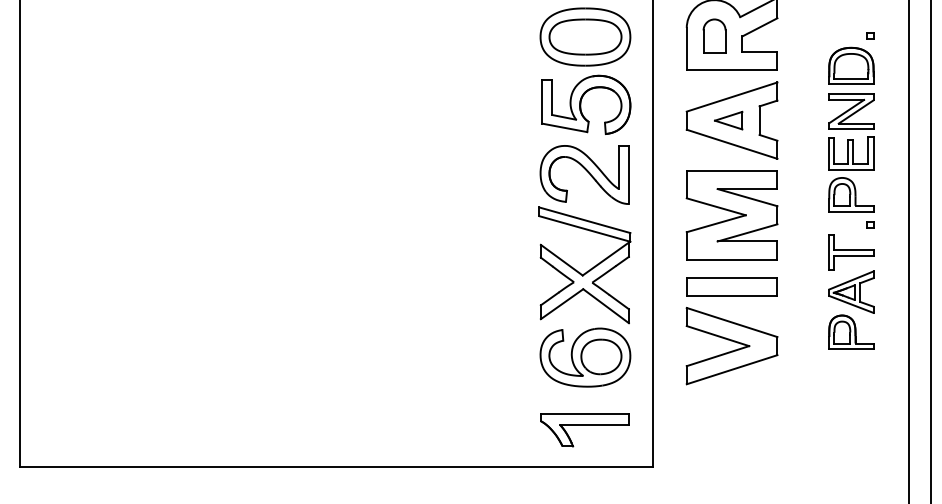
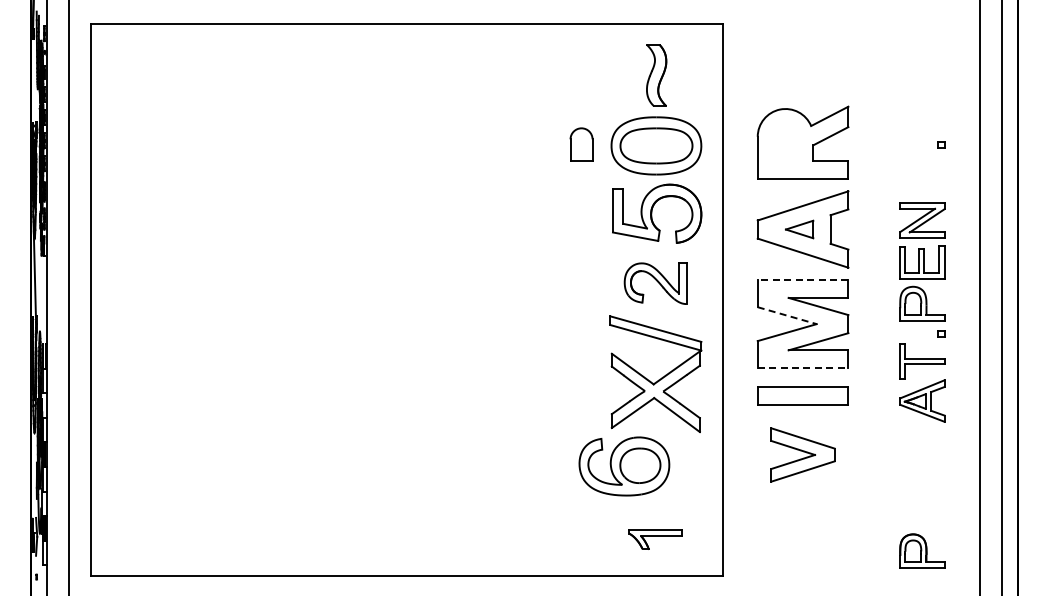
part: (714, 35) -> (581, 144), moved
part: (851, 65) -> (922, 174), removed
line: (731, 170) -> (802, 279), solid -> dashed
part: (584, 174) -> (655, 283), size x0.7
line: (716, 206) -> (787, 315), solid -> dashed
line: (732, 259) -> (803, 368), solid -> dashed
part: (851, 331) -> (922, 550), moved
part: (731, 345) -> (802, 454), size x0.7
part: (585, 357) -> (624, 466), moved
part: (584, 430) -> (655, 539), size x0.6

